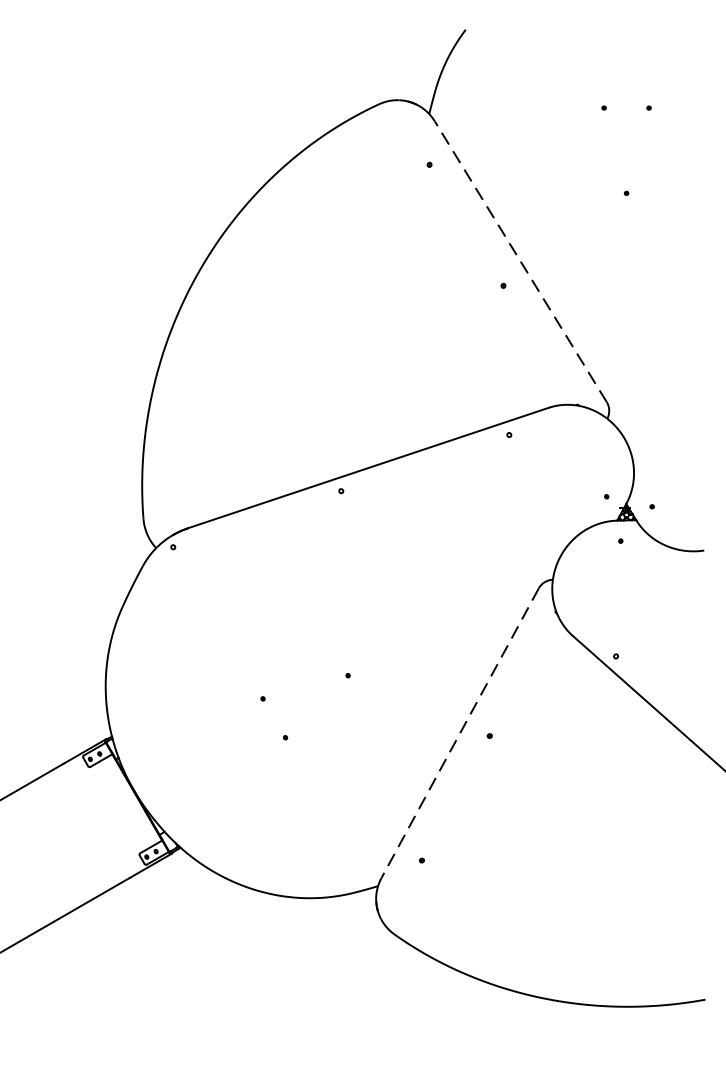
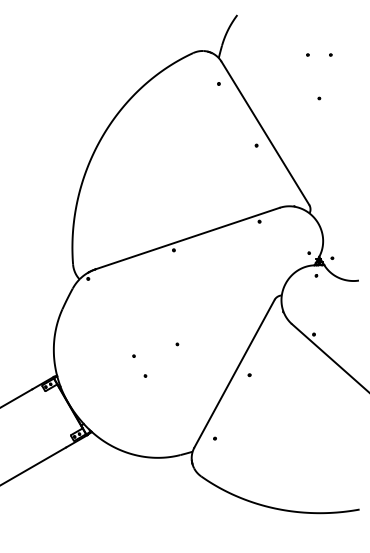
line: (520, 261) -> (265, 133), dashed -> solid
line: (460, 732) -> (234, 373), dashed -> solid

